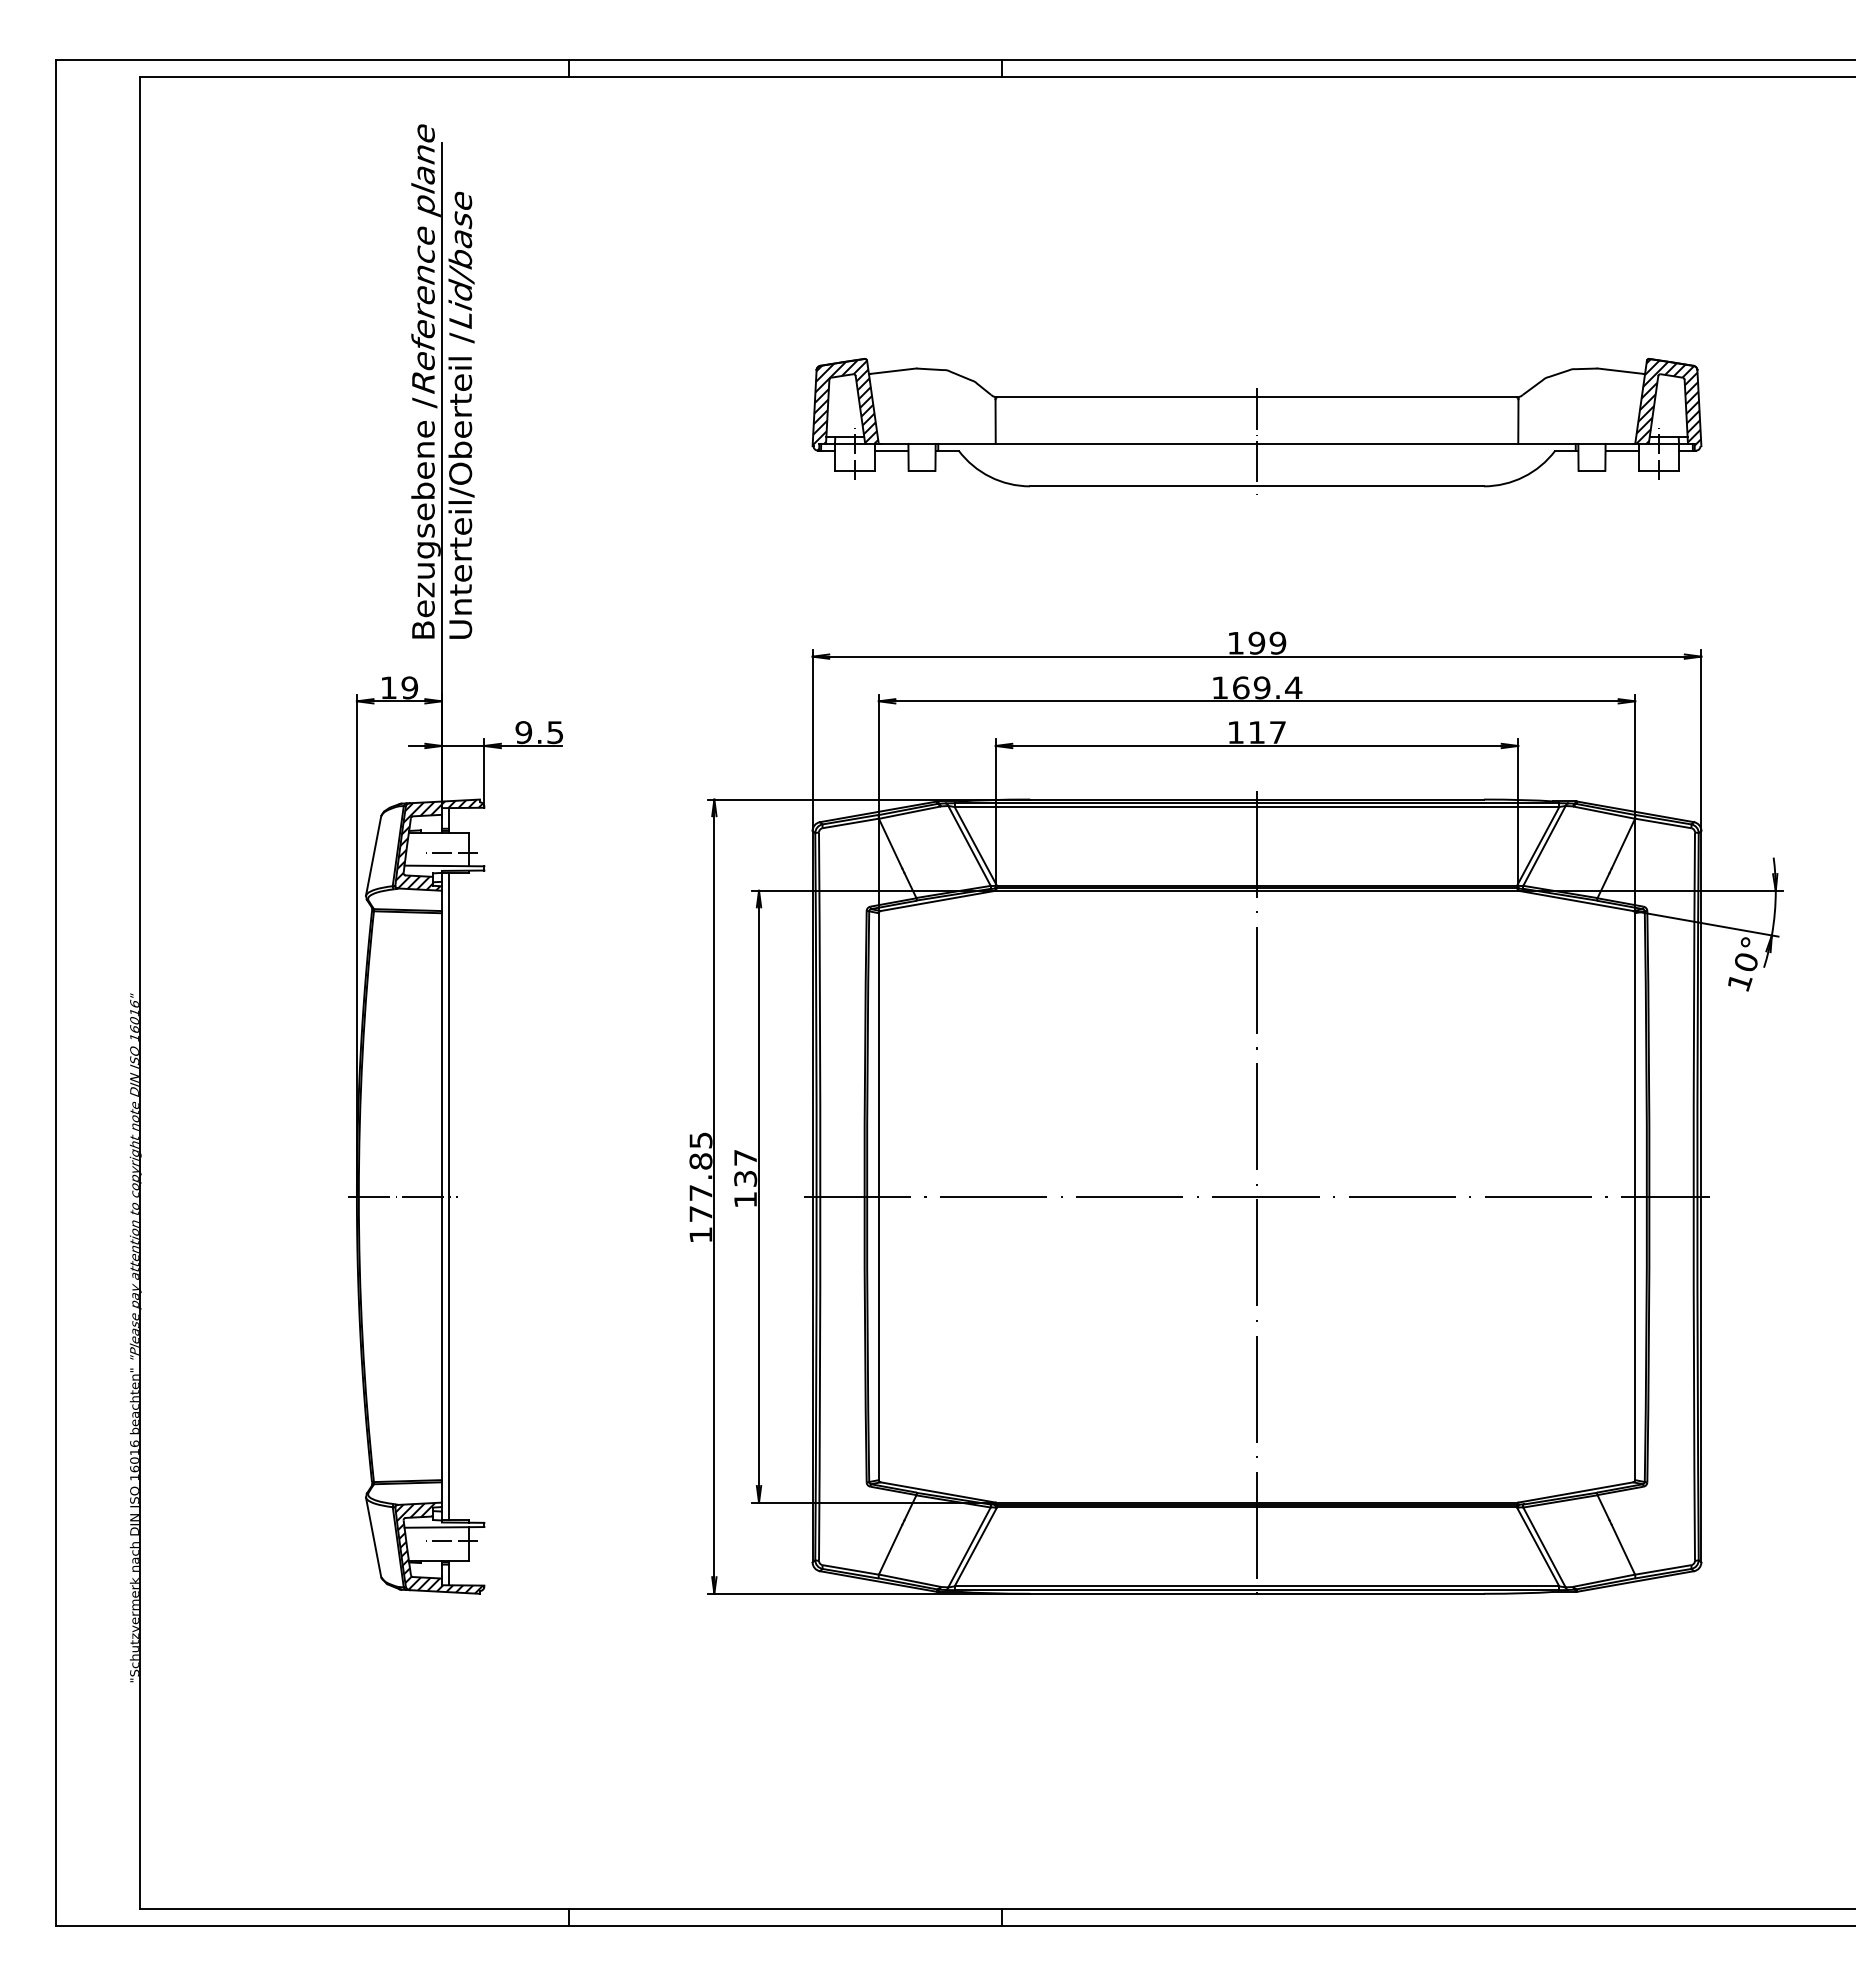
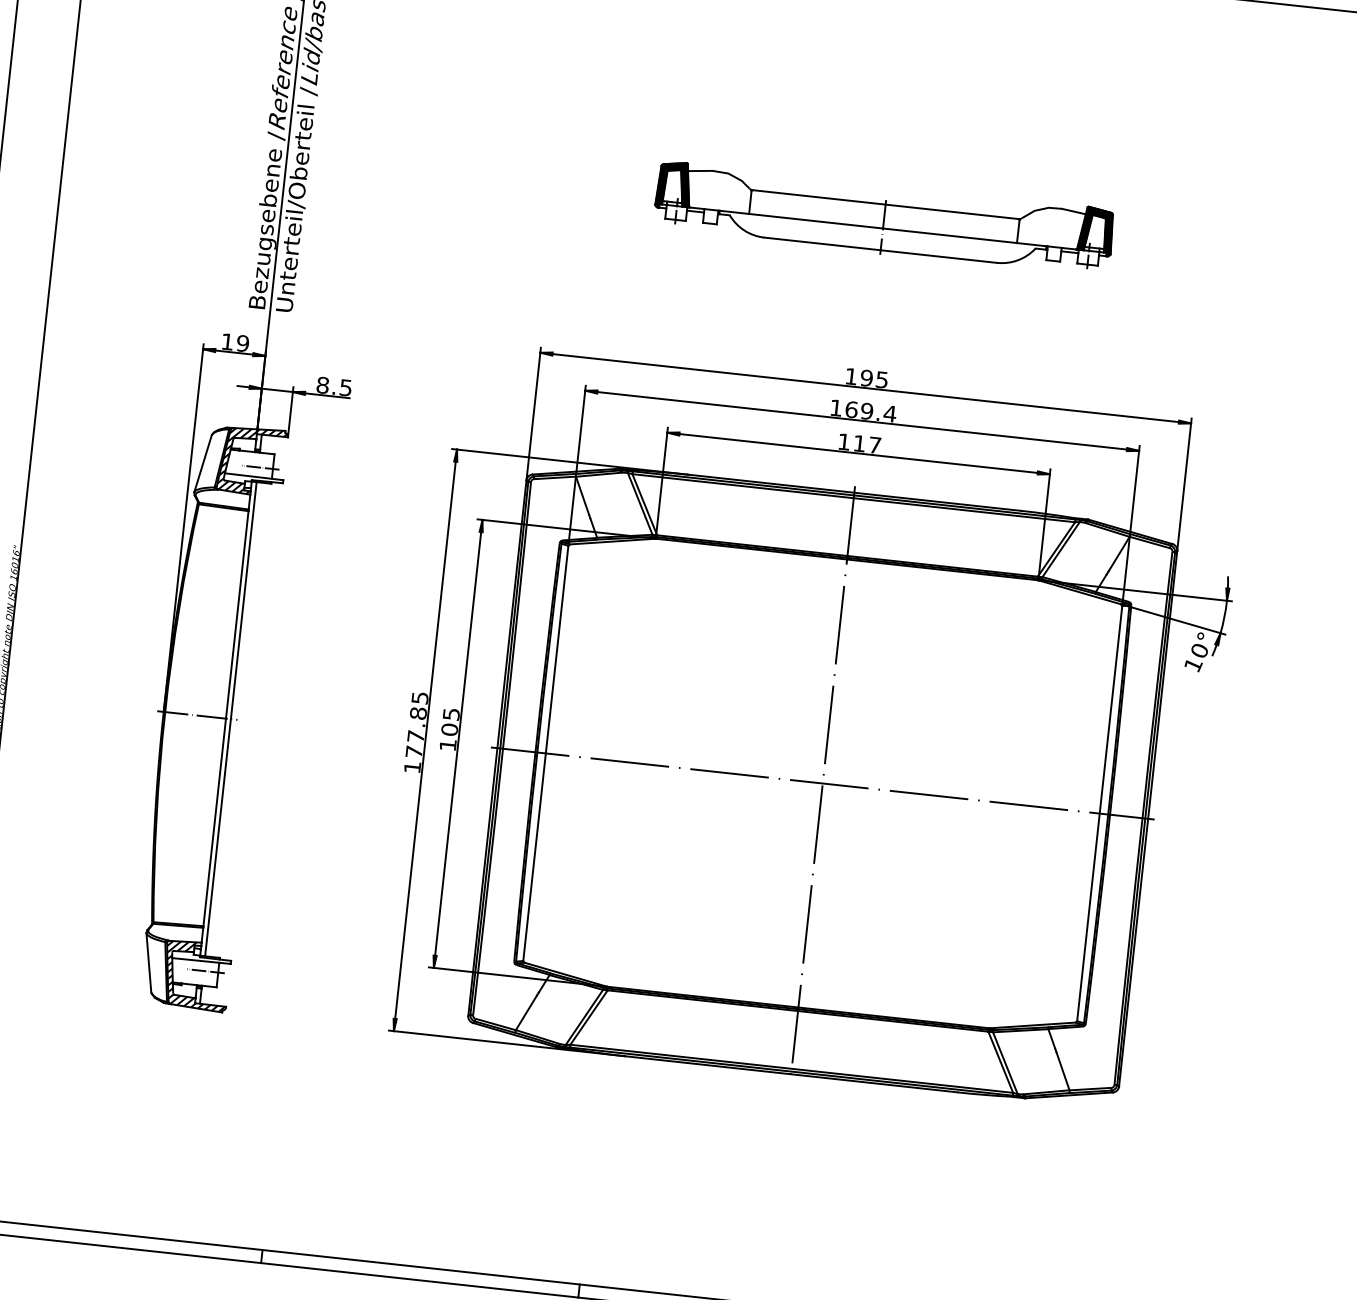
part: (1256, 426) -> (883, 219), size x0.7
text: (1277, 642) -> (881, 379), 199 -> 195
text: (523, 732) -> (322, 385), 9.5 -> 8.5
text: (745, 1168) -> (450, 722), 137 -> 105

